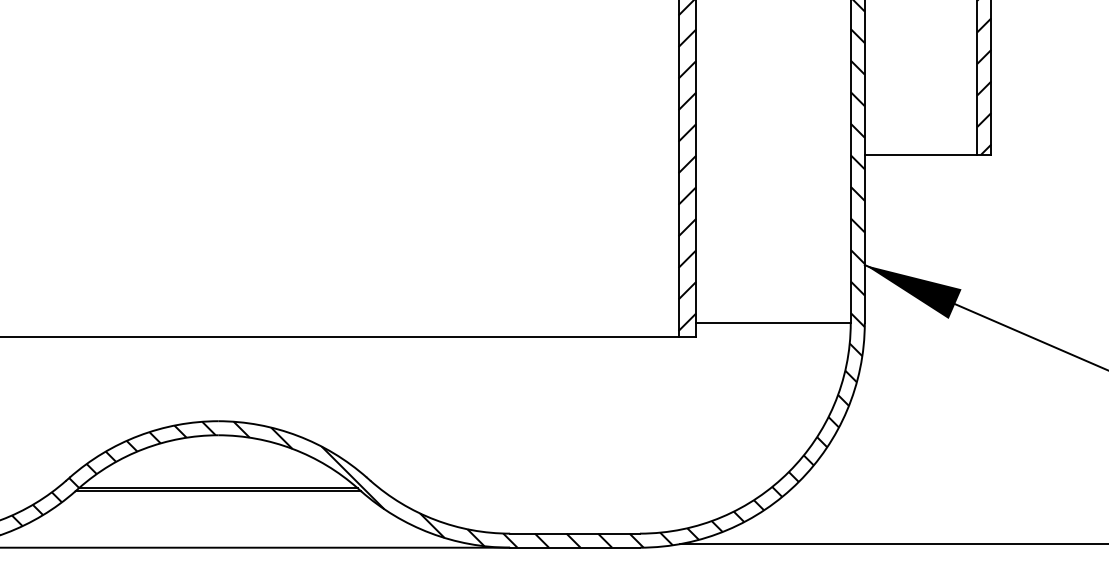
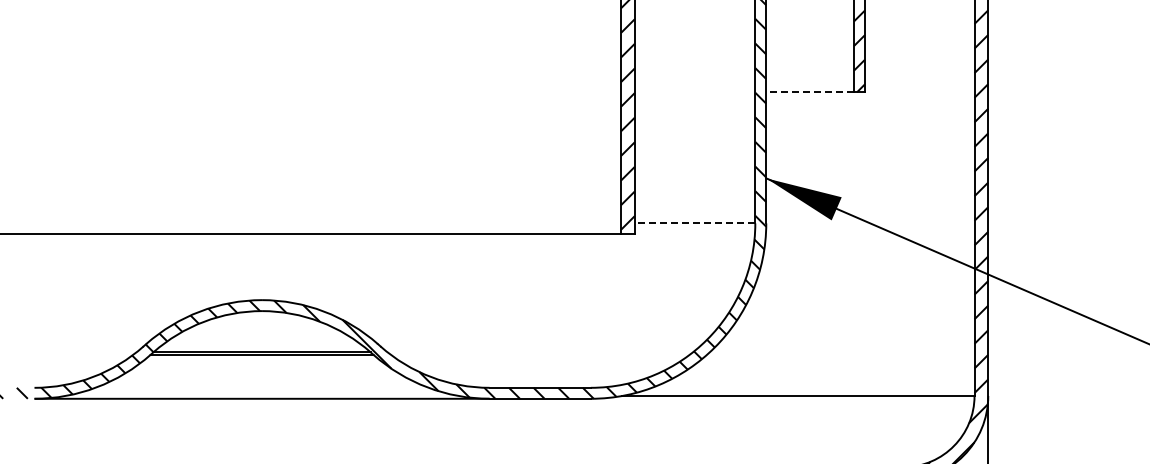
line: (921, 154) -> (810, 92), solid -> dashed
line: (772, 322) -> (694, 223), solid -> dashed

